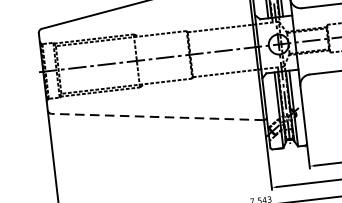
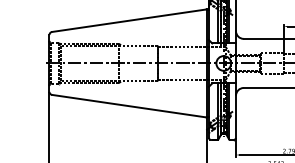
line: (156, 117) -> (128, 106), dashed -> solid

